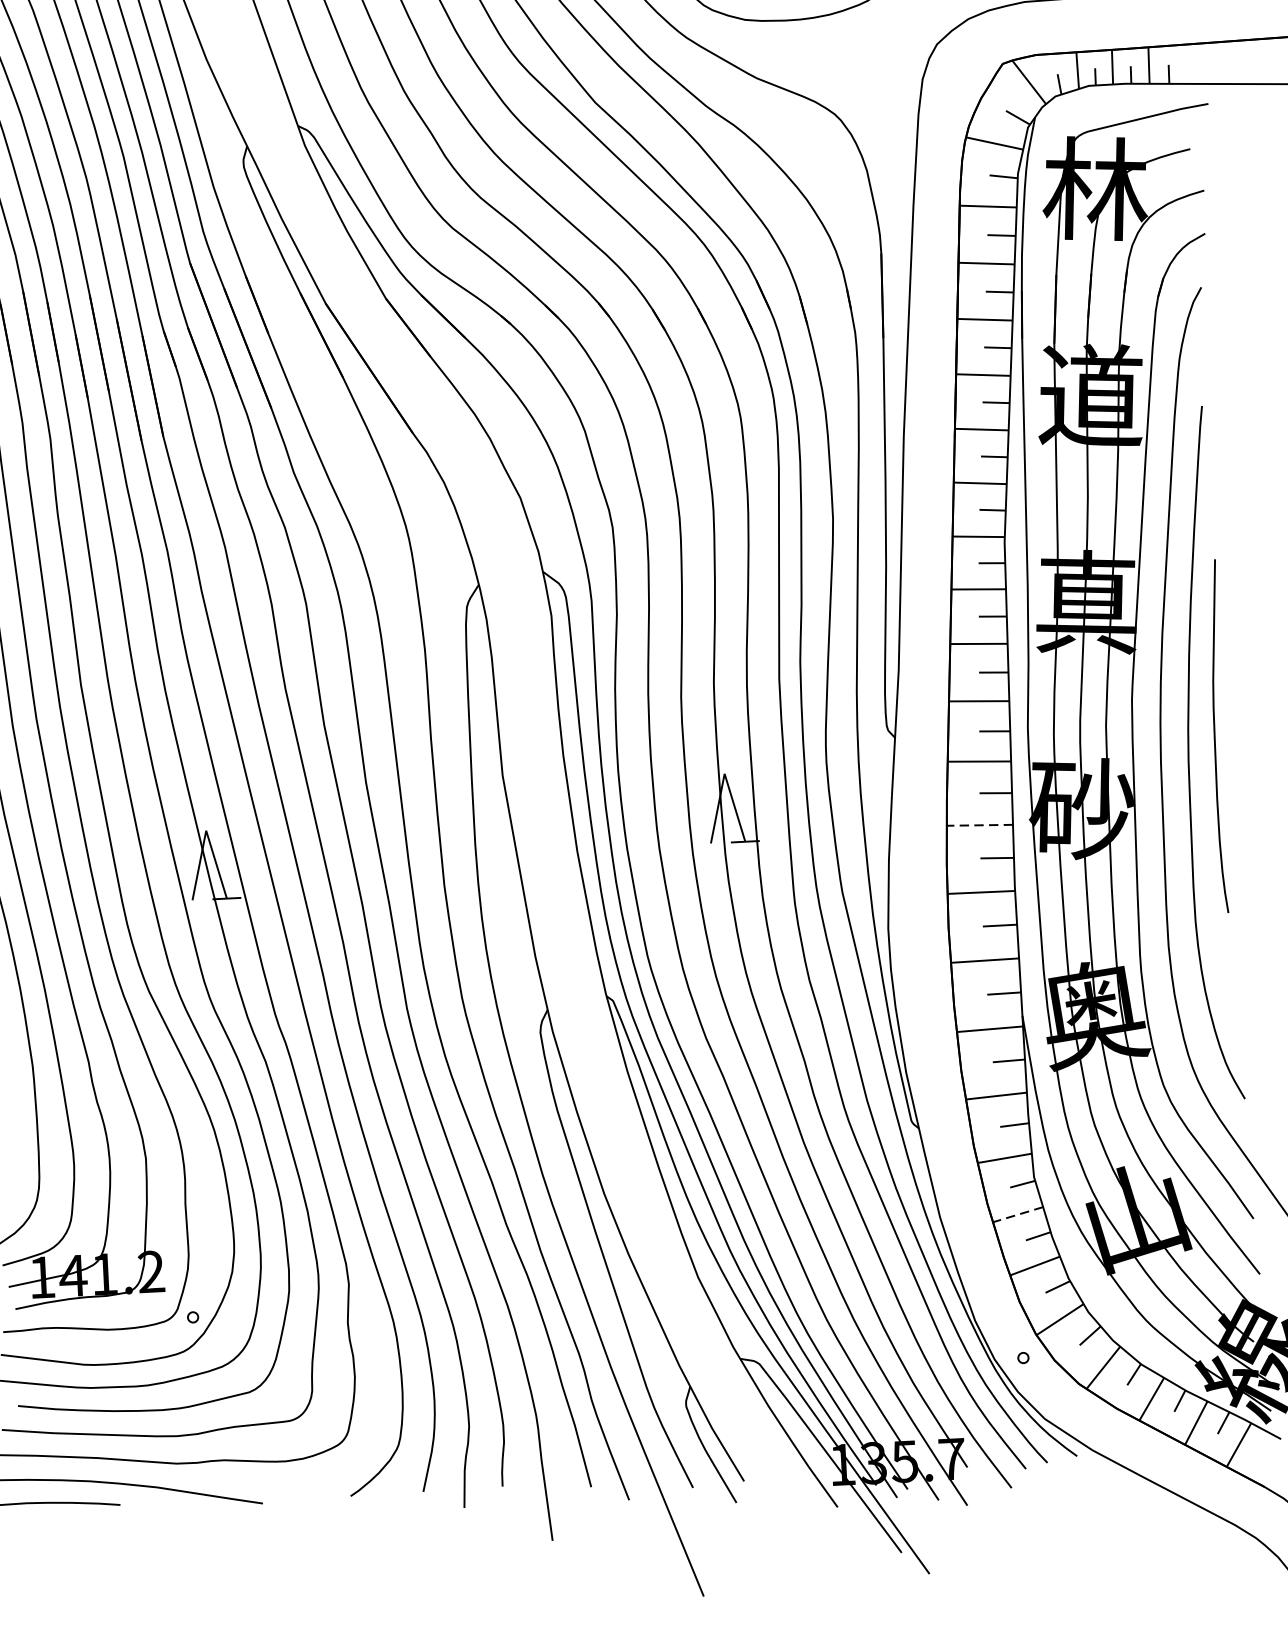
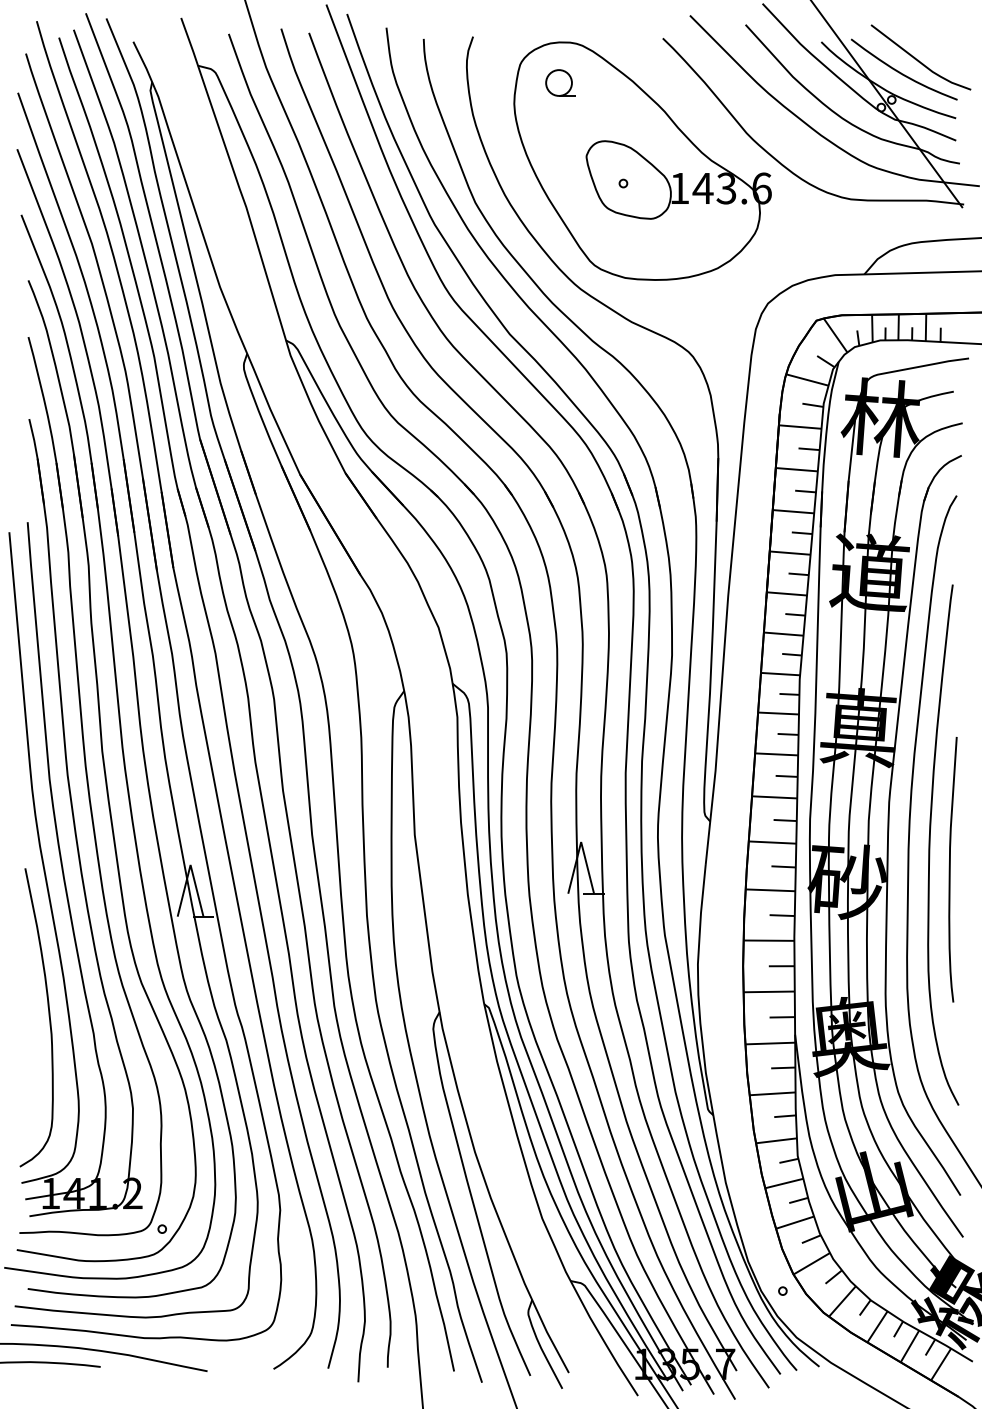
curve: (1215, 736) -> (950, 869), moved
line: (979, 825) -> (770, 890), dashed -> solid
line: (1018, 1214) -> (784, 1183), dashed -> solid

